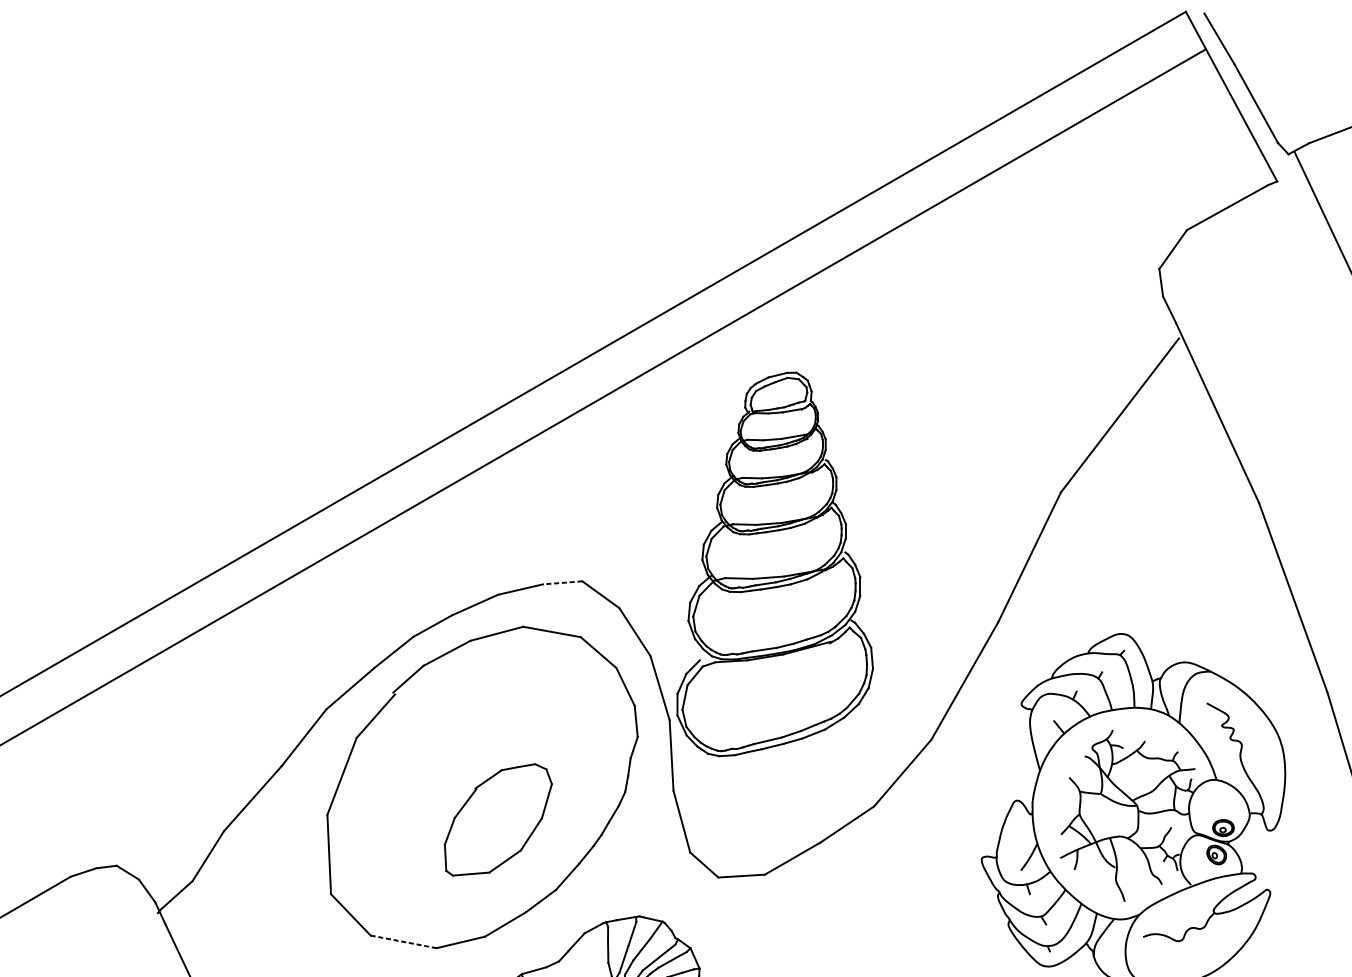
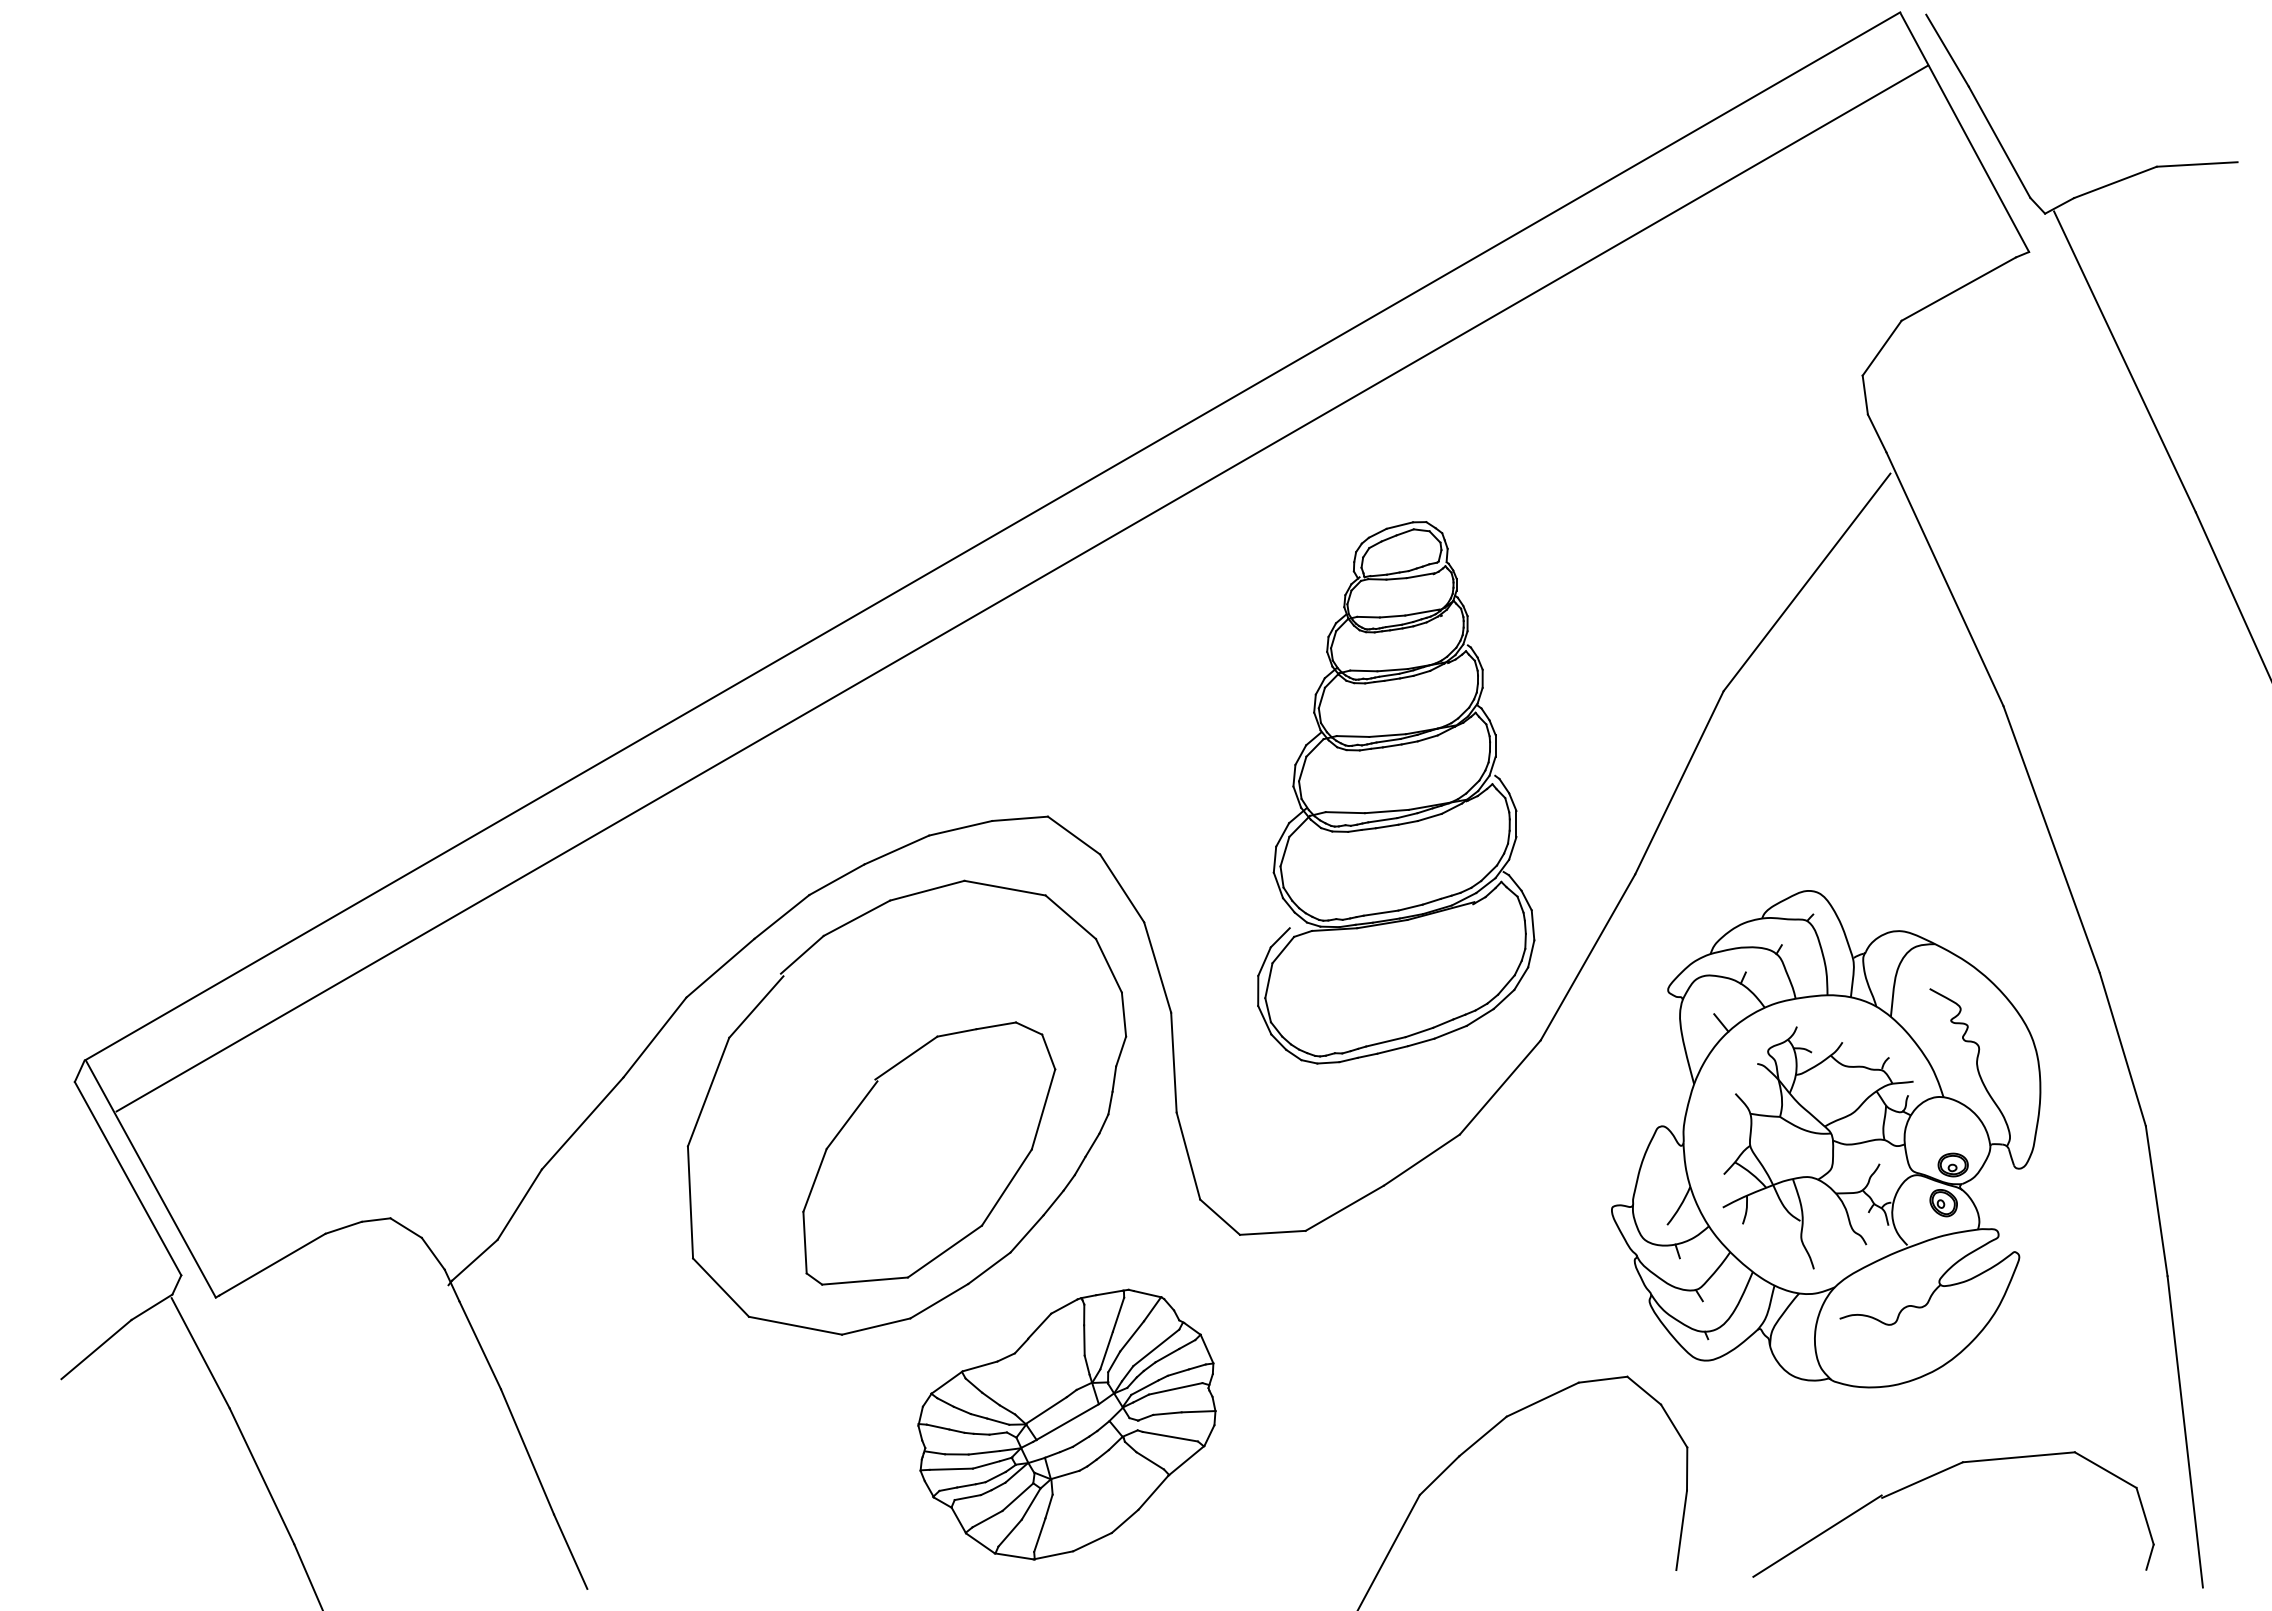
part: (775, 564) -> (1396, 792), moved
line: (562, 582) -> (1020, 818), dashed -> solid
part: (498, 819) -> (929, 1153), size x1.67
line: (404, 941) -> (796, 1325), dashed -> solid

